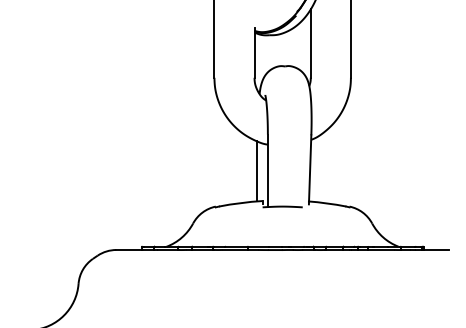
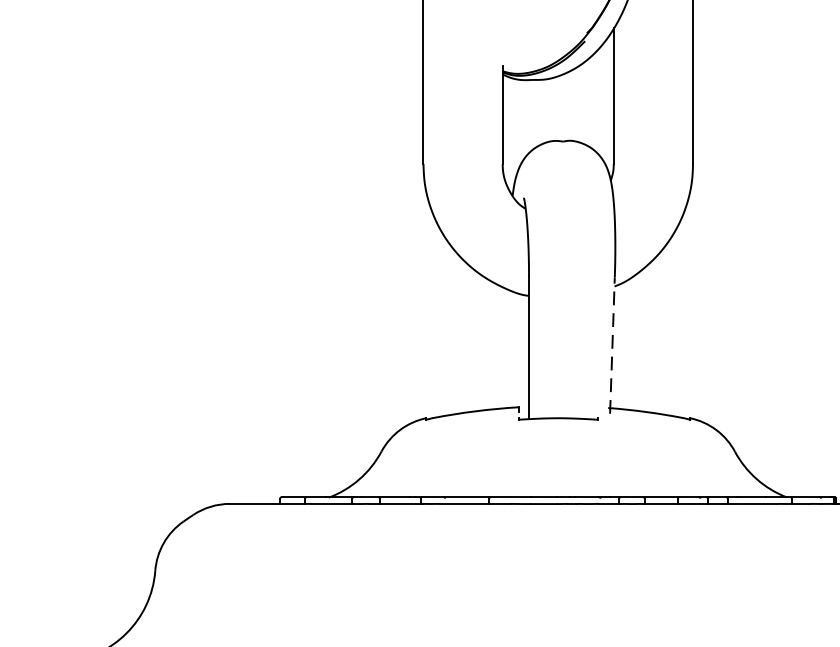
line: (310, 169) -> (613, 344), solid -> dashed
line: (257, 171) -> (508, 348), removed

